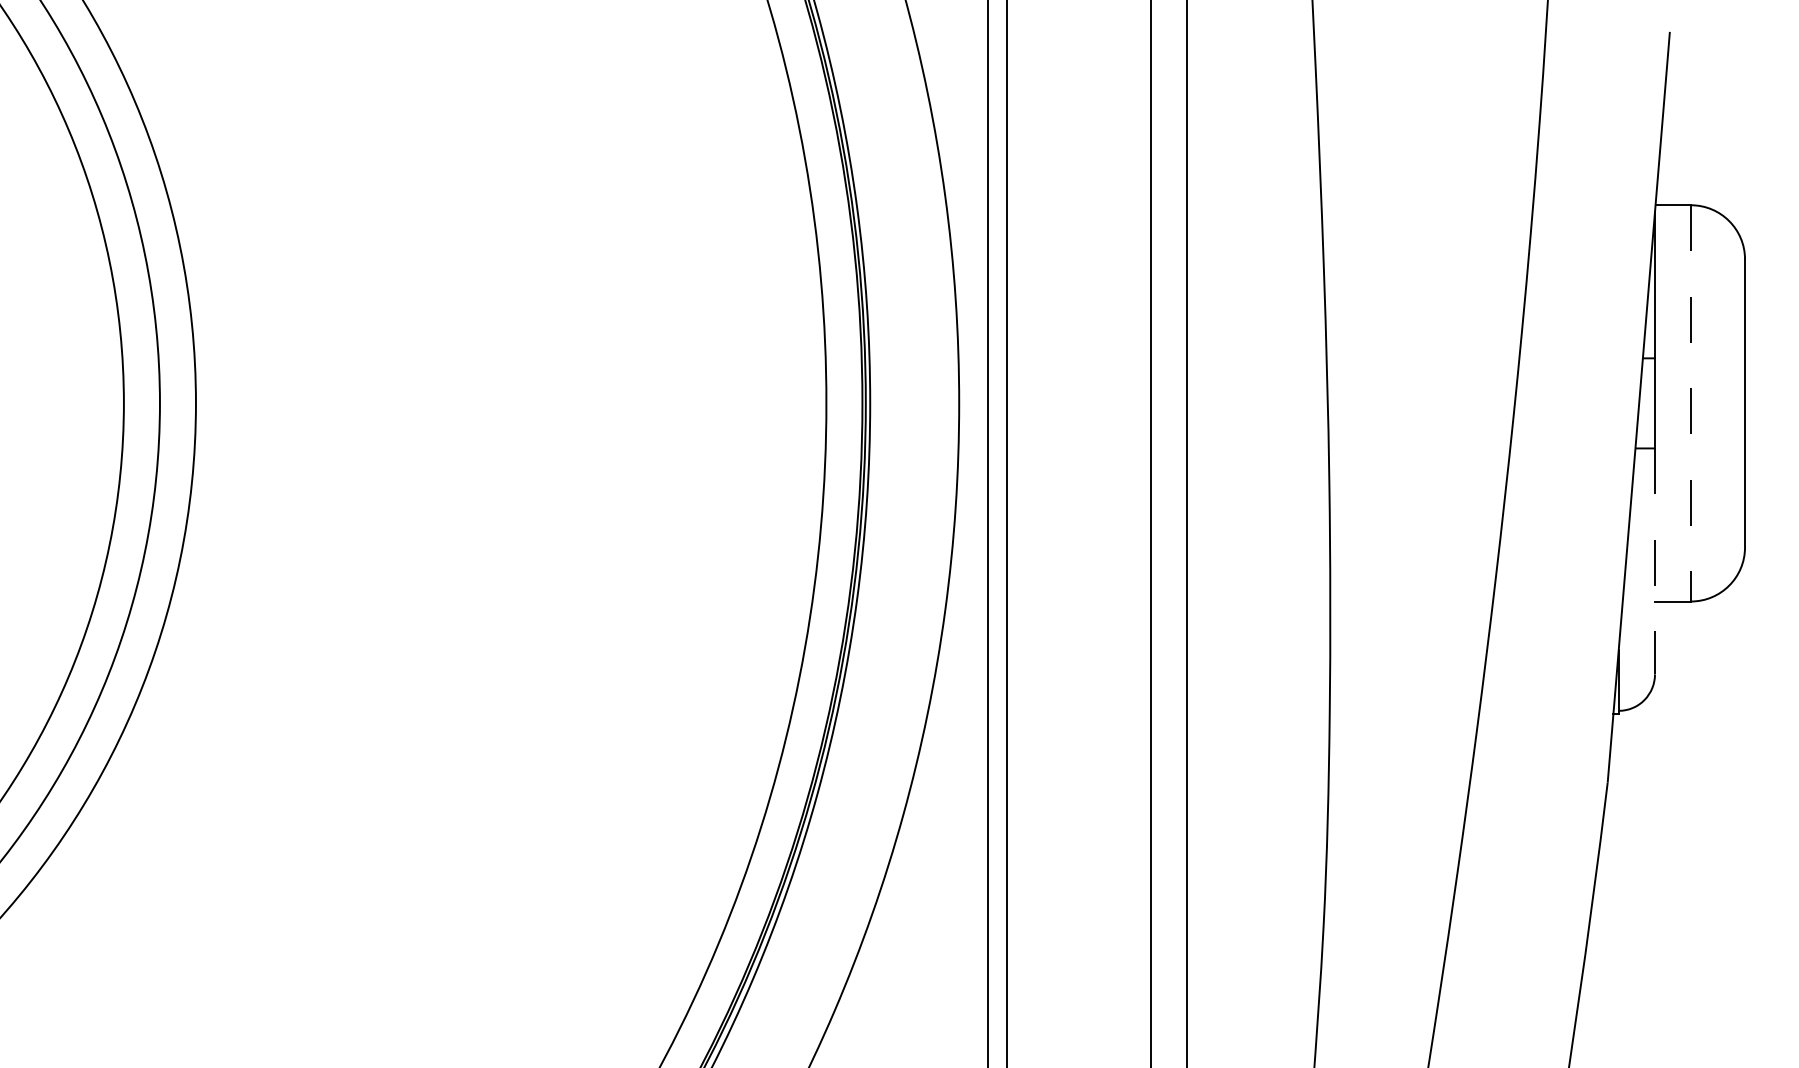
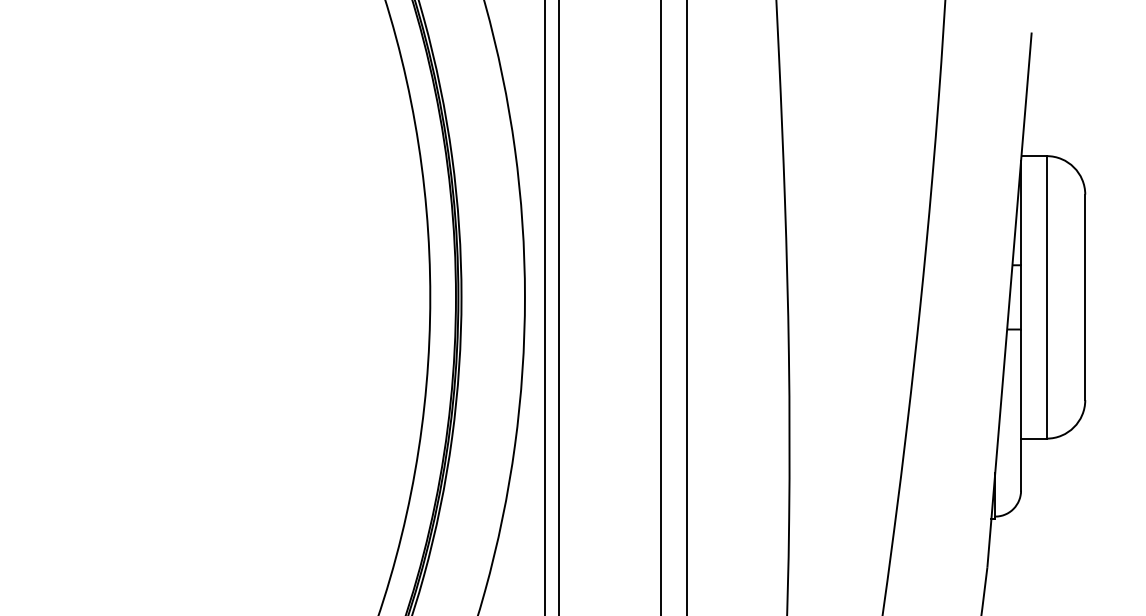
line: (1690, 403) -> (1046, 297), dashed -> solid
line: (1654, 561) -> (1020, 410), dashed -> solid

